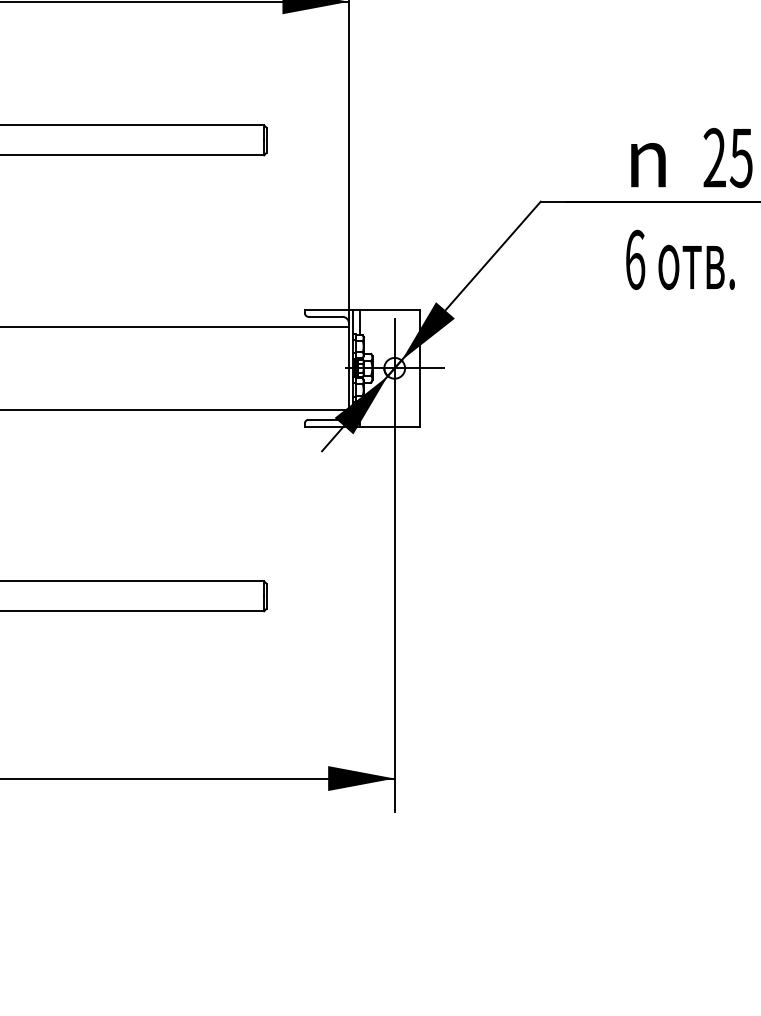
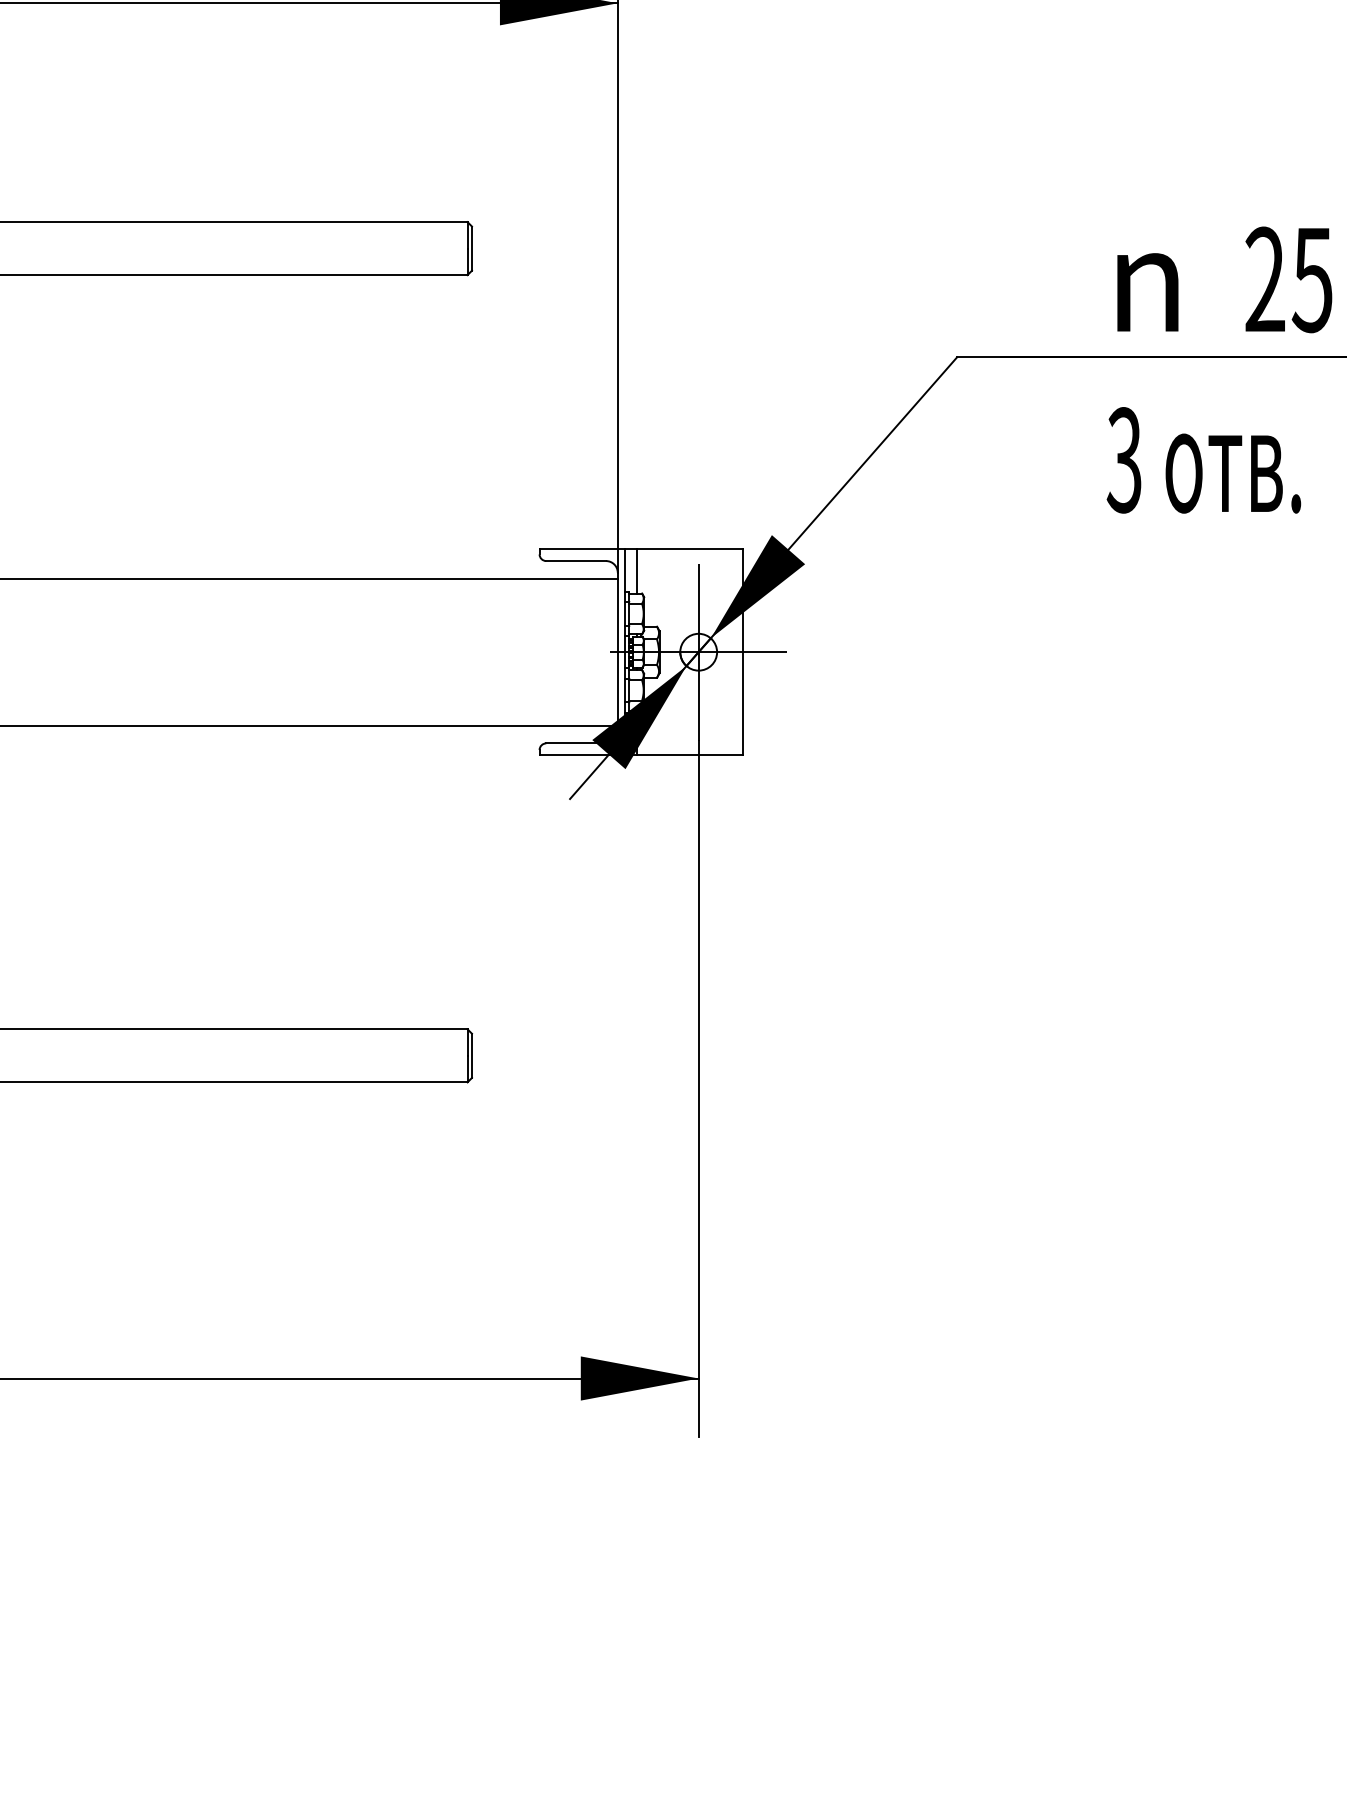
text: (635, 259) -> (1124, 459), 6 -> 3

